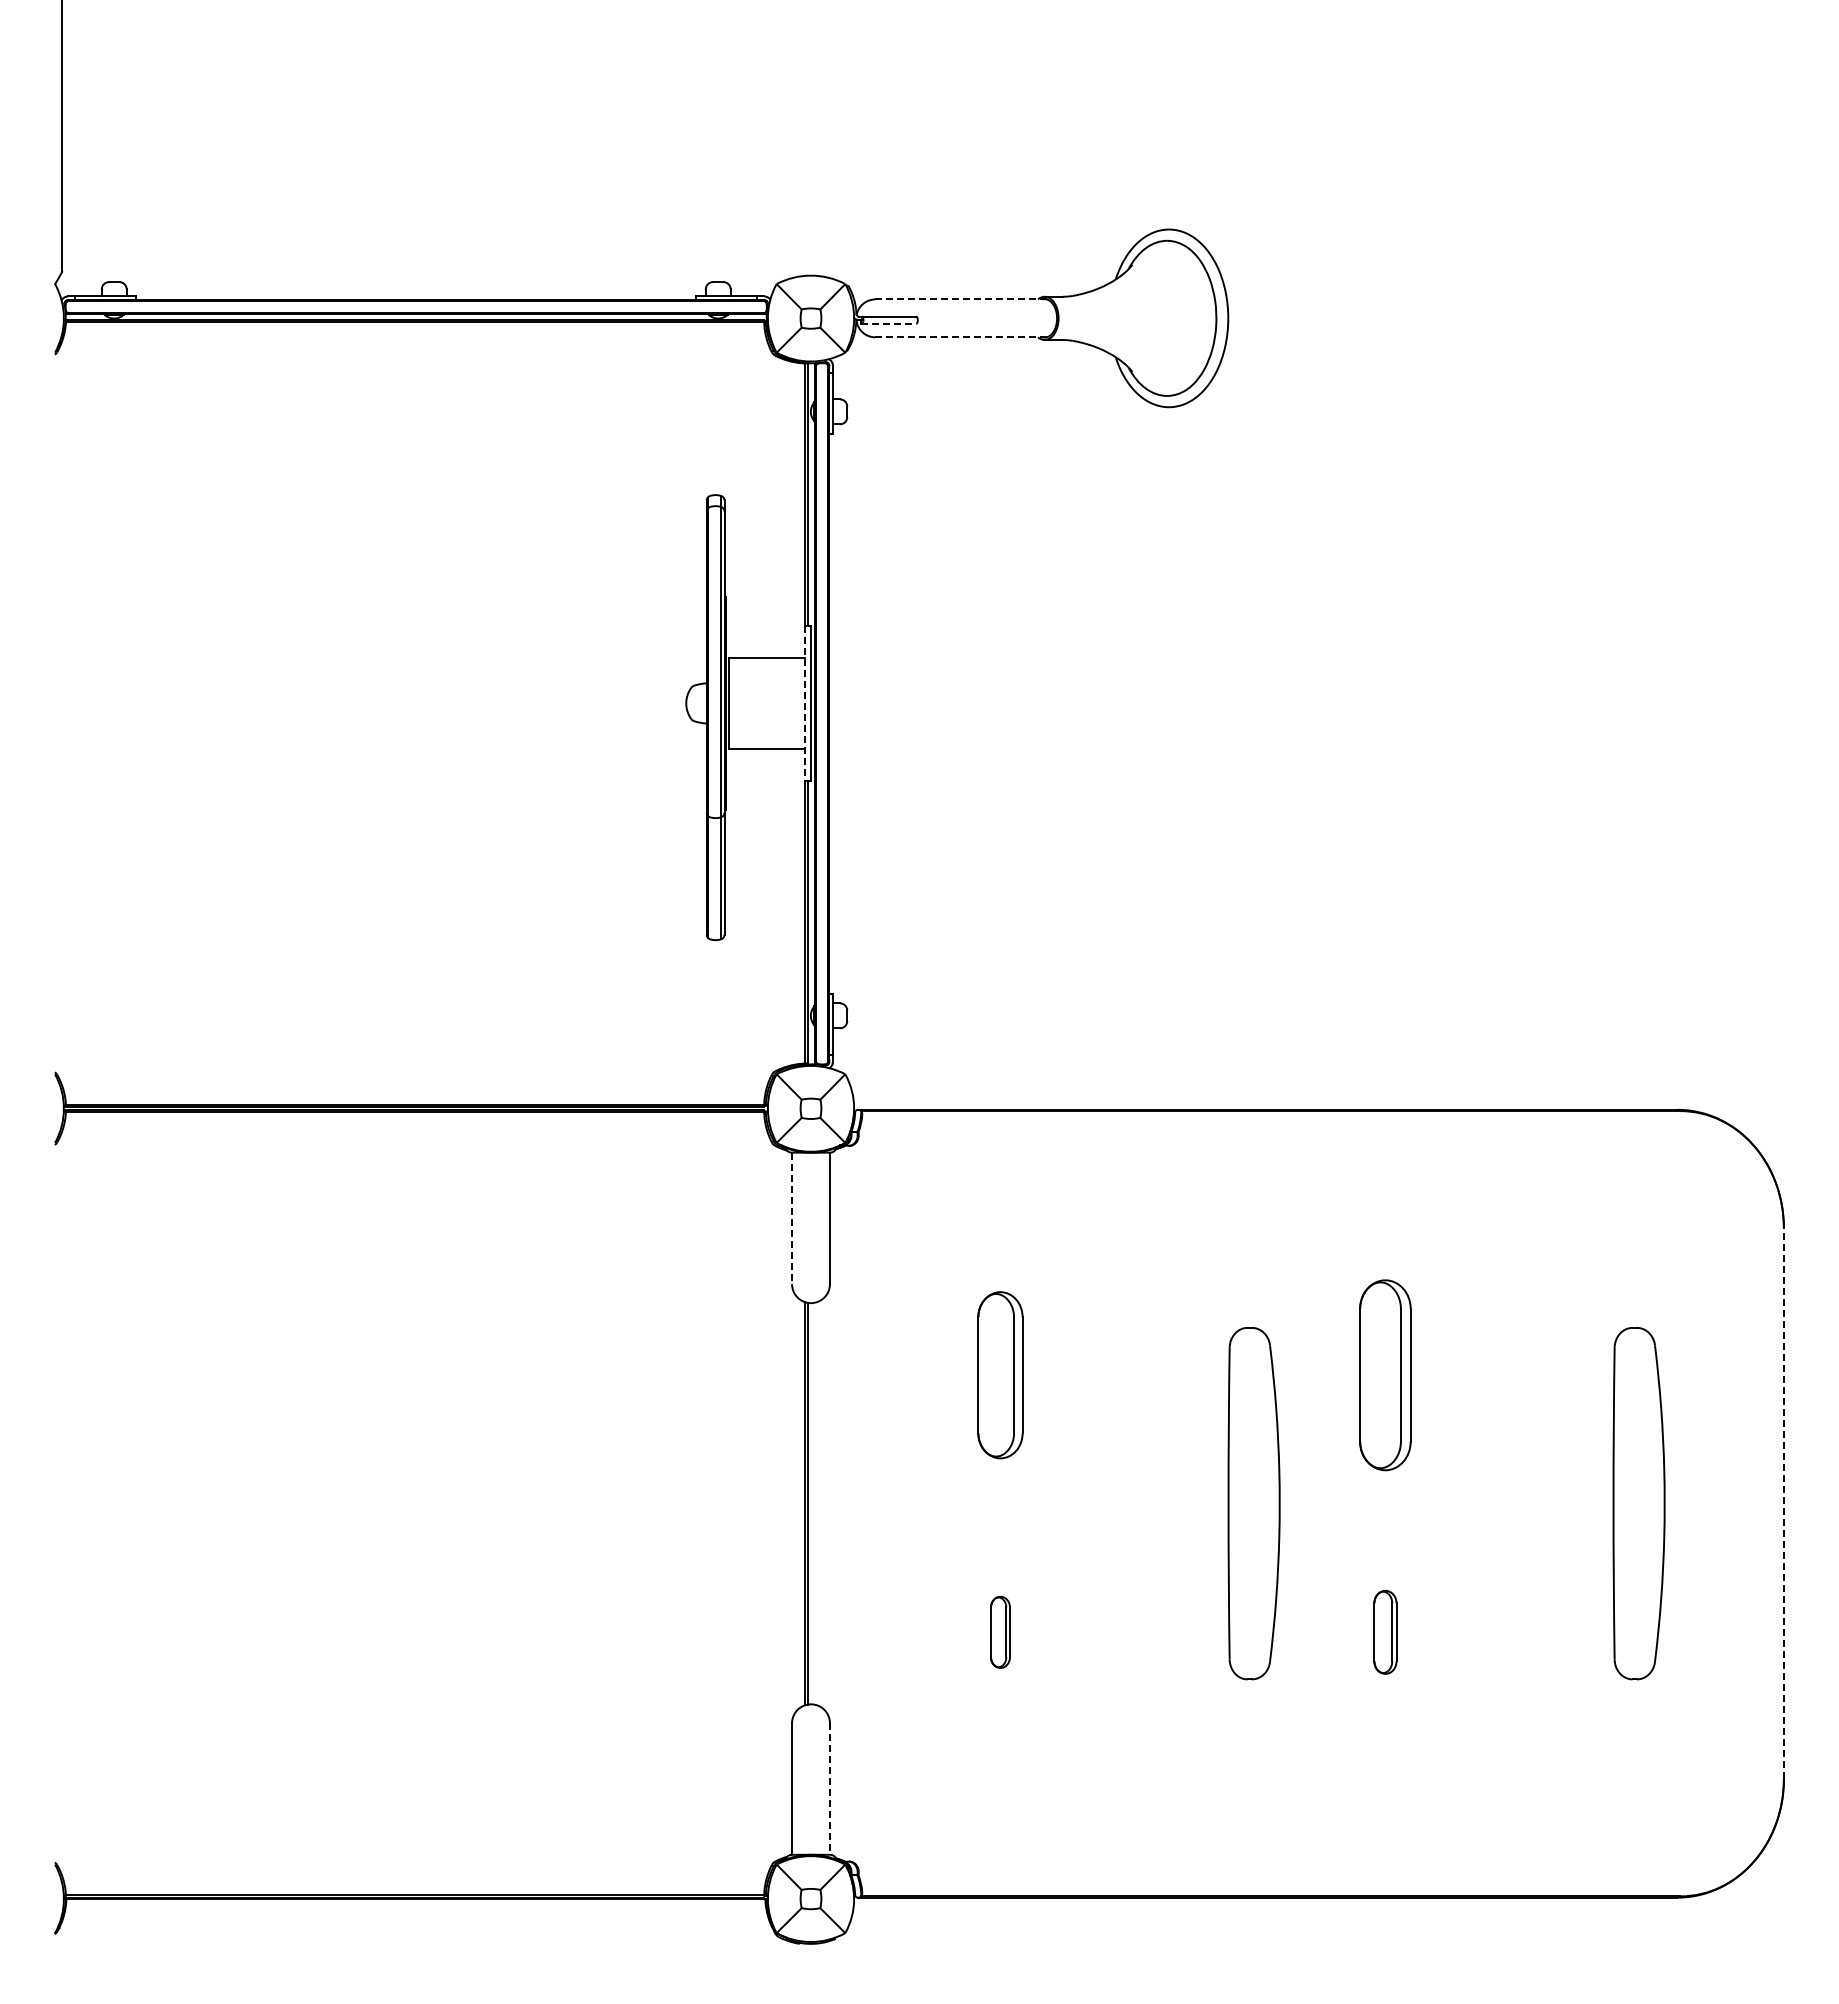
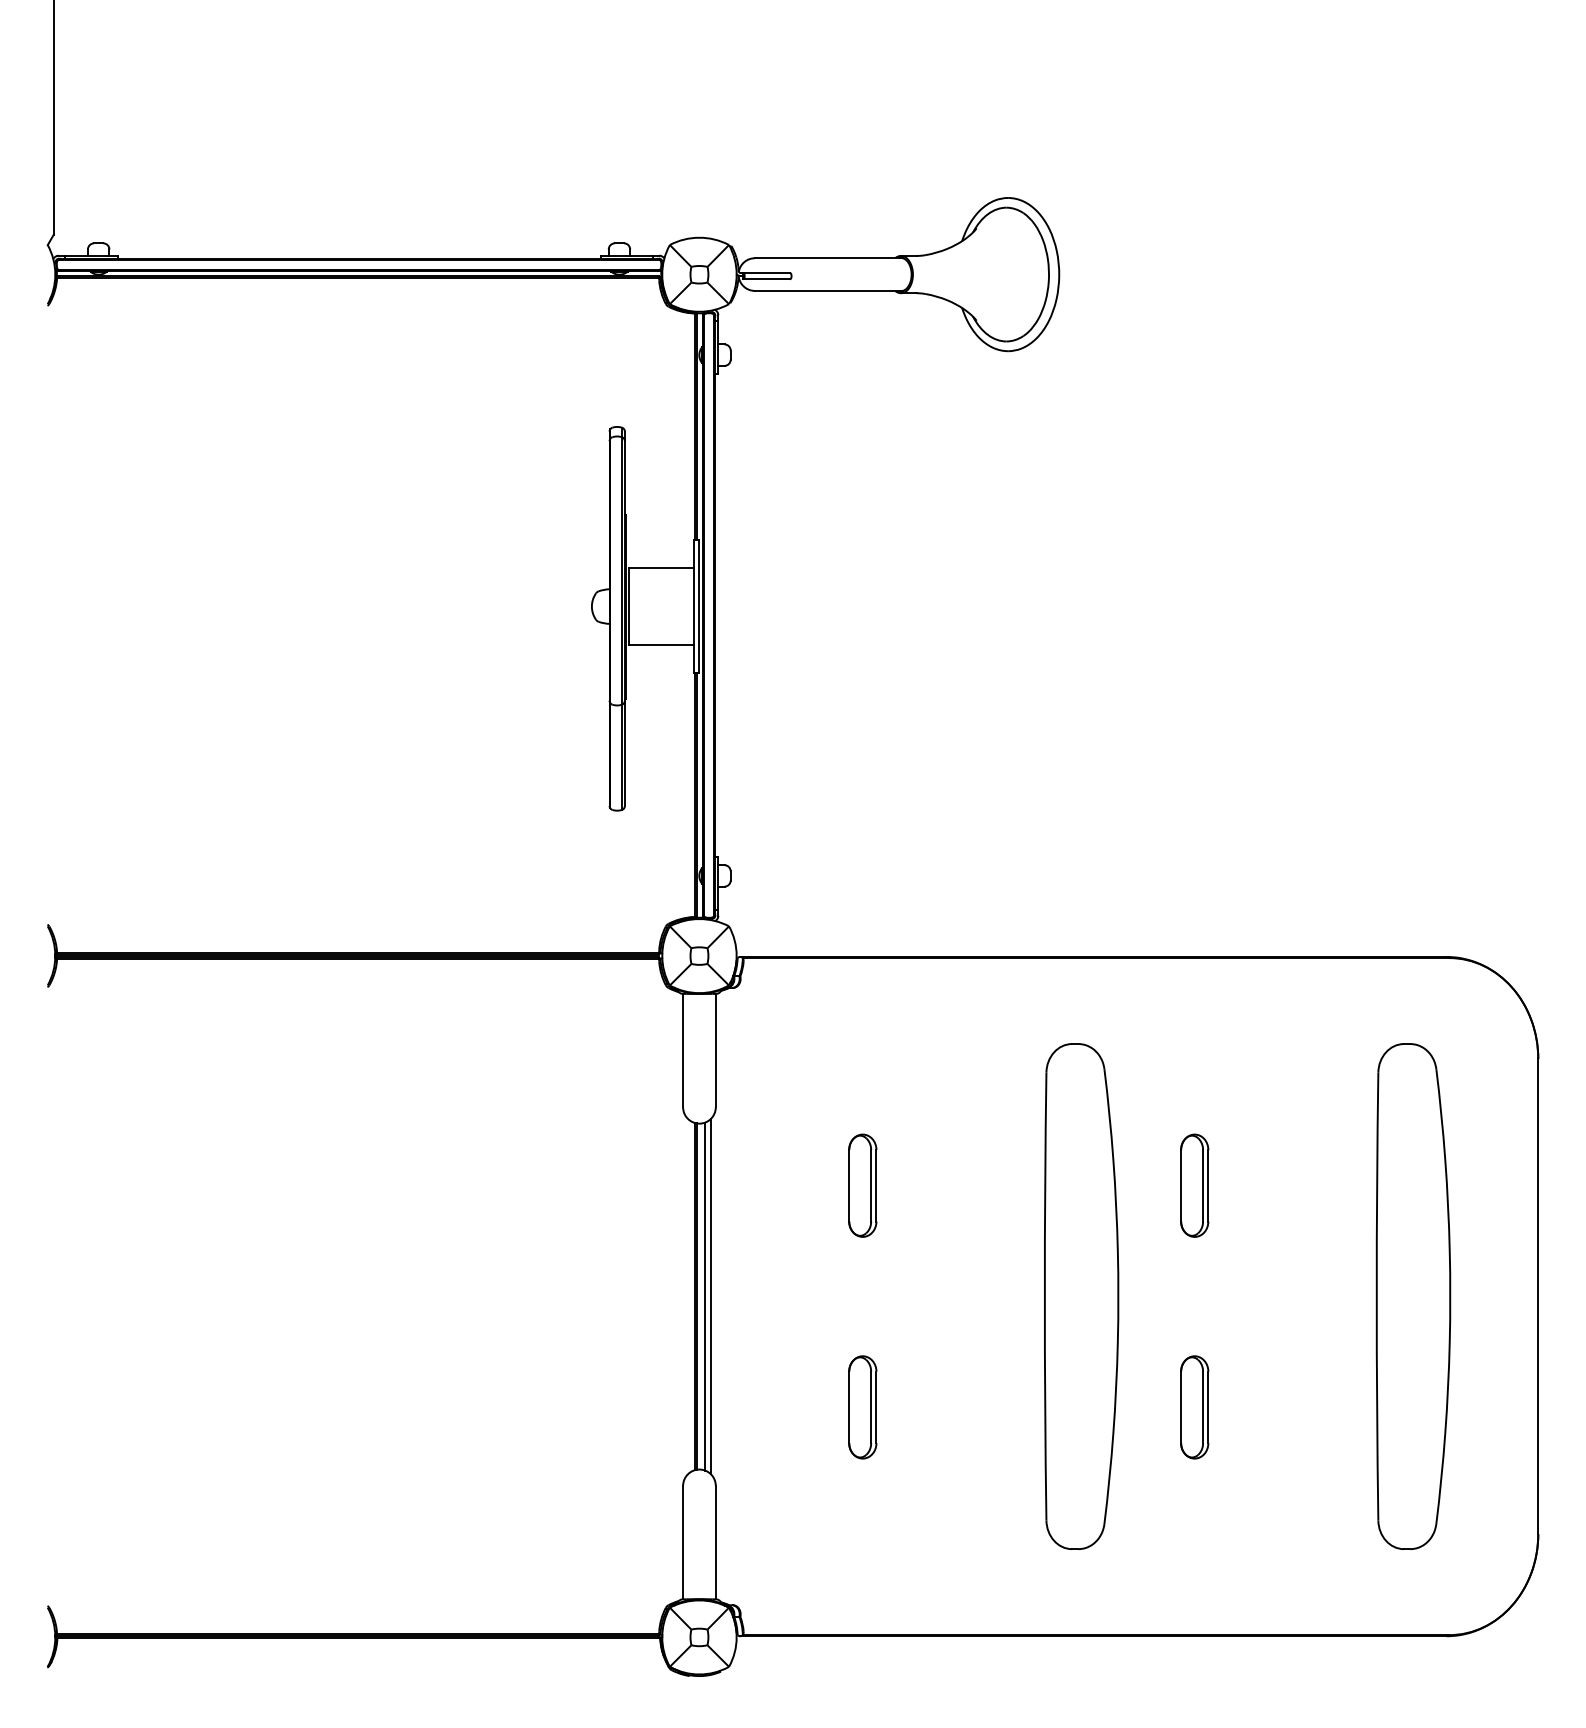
line: (961, 299) -> (829, 258), dashed -> solid
line: (889, 323) -> (767, 278), dashed -> solid
line: (961, 337) -> (829, 291), dashed -> solid
line: (805, 703) -> (694, 606), dashed -> solid
line: (792, 1218) -> (683, 1050), dashed -> solid
part: (1000, 1374) -> (862, 1185), size x0.71
part: (1385, 1374) -> (1194, 1185), size x0.62
line: (817, 1503) -> (705, 1296), added
line: (823, 1503) -> (710, 1296), added
part: (1253, 1503) -> (1080, 1296), size x1.67
part: (1638, 1503) -> (1412, 1296), size x1.67
line: (1783, 1503) -> (1537, 1296), dashed -> solid
part: (1000, 1632) -> (862, 1407), size x1.67
part: (1385, 1632) -> (1194, 1407), size x1.43
line: (829, 1789) -> (715, 1542), dashed -> solid

